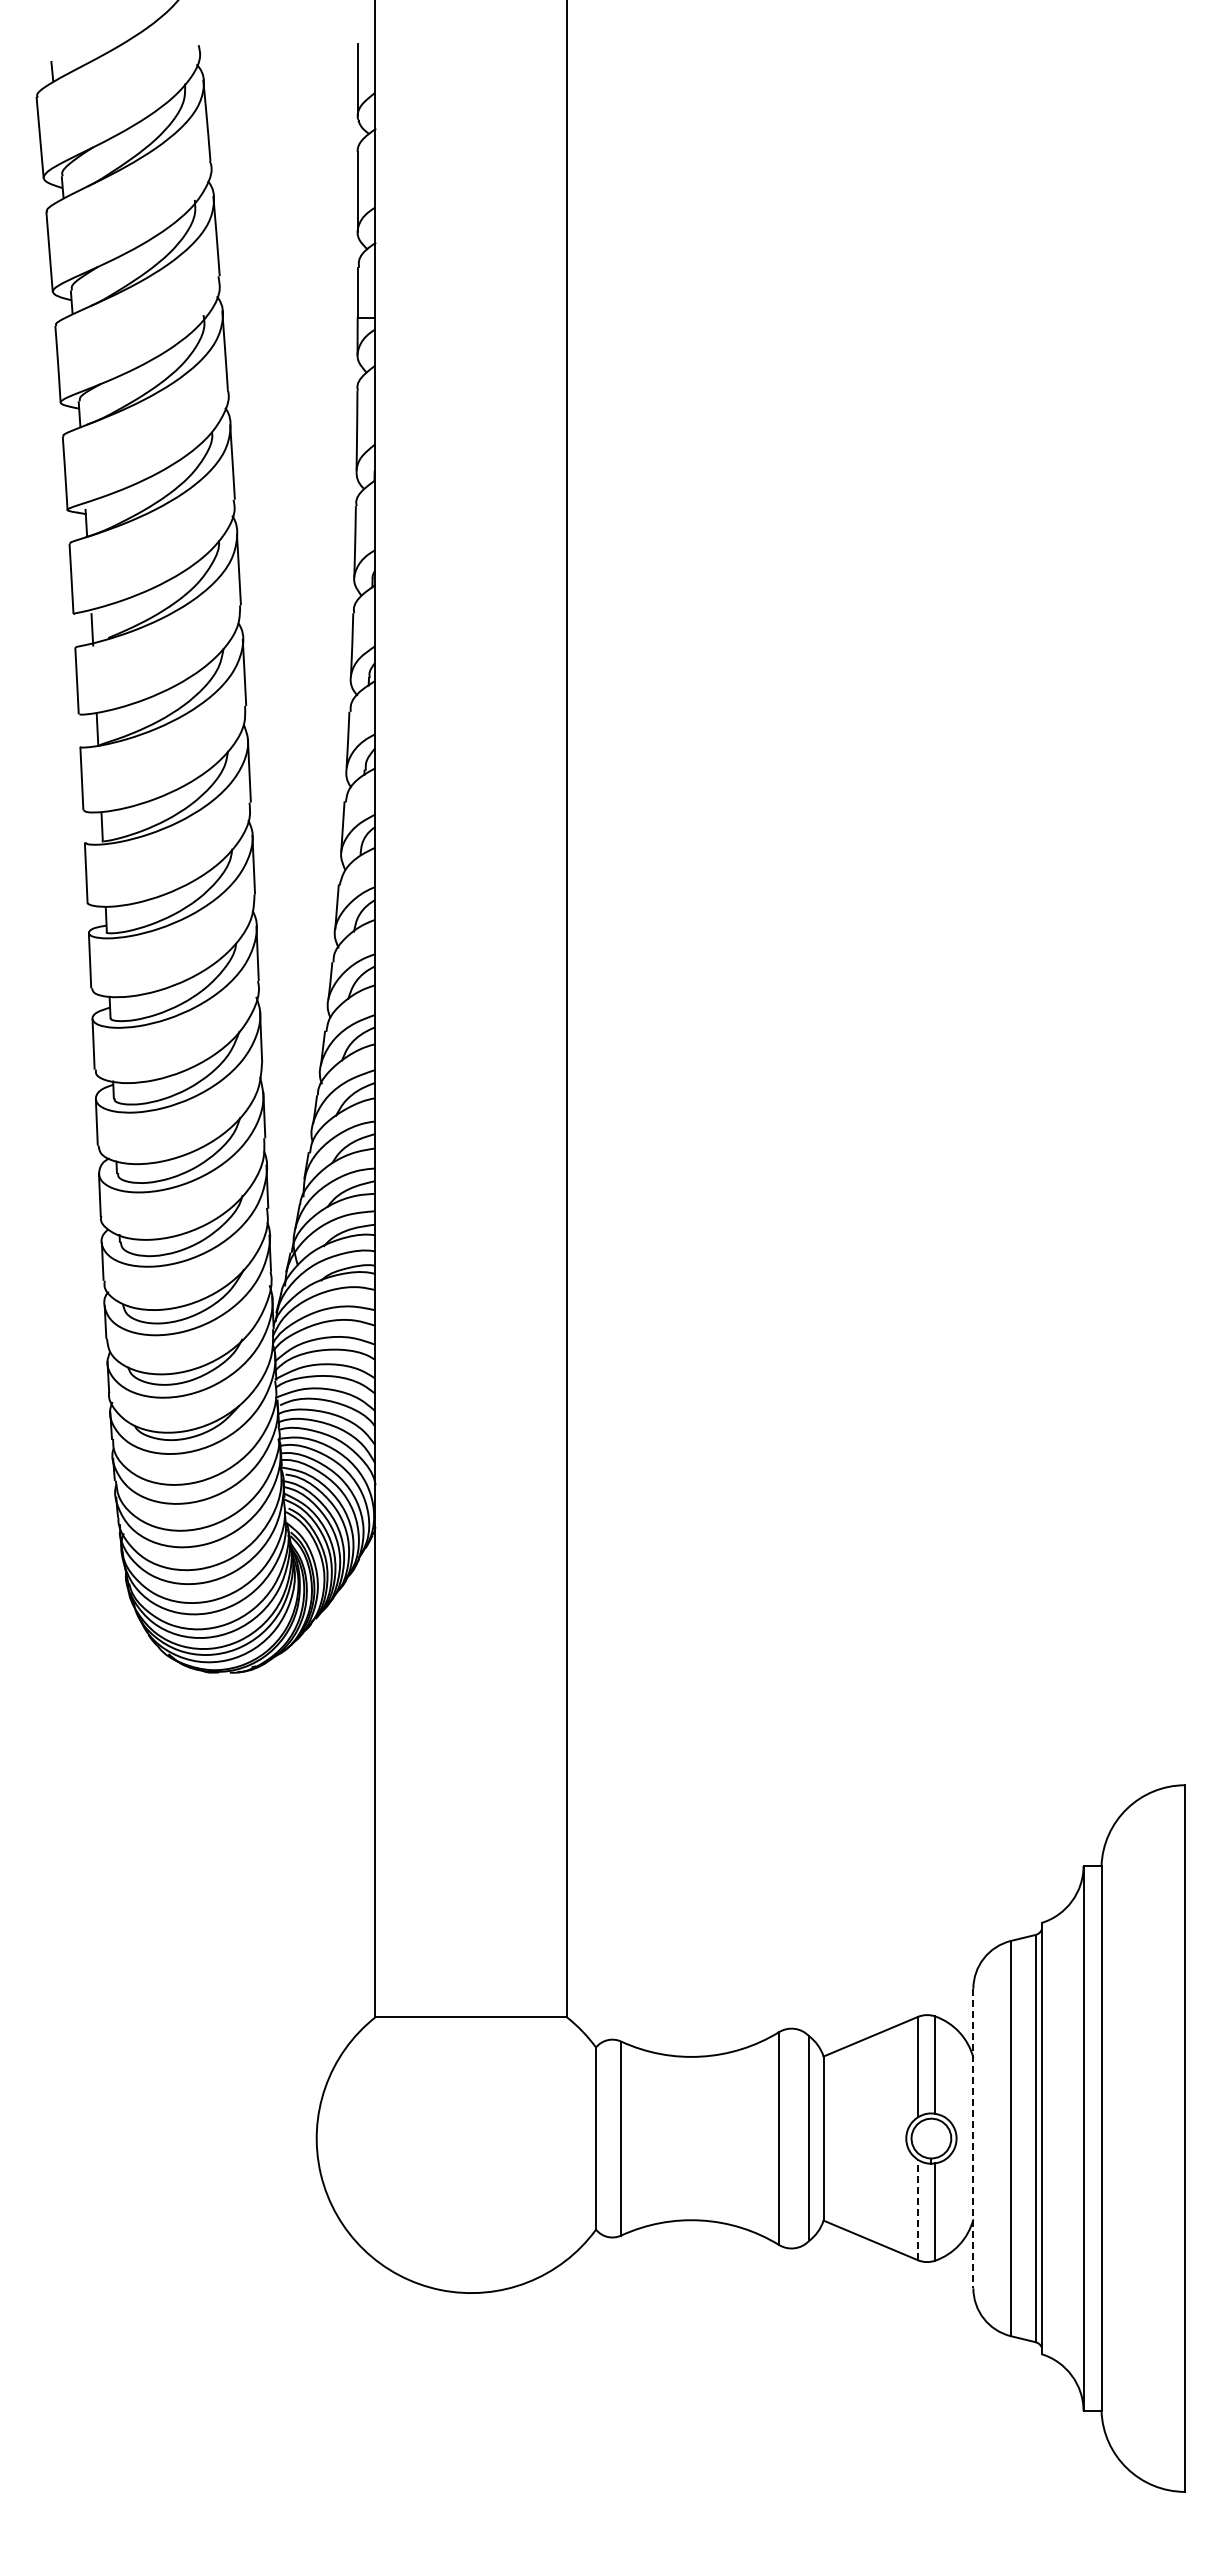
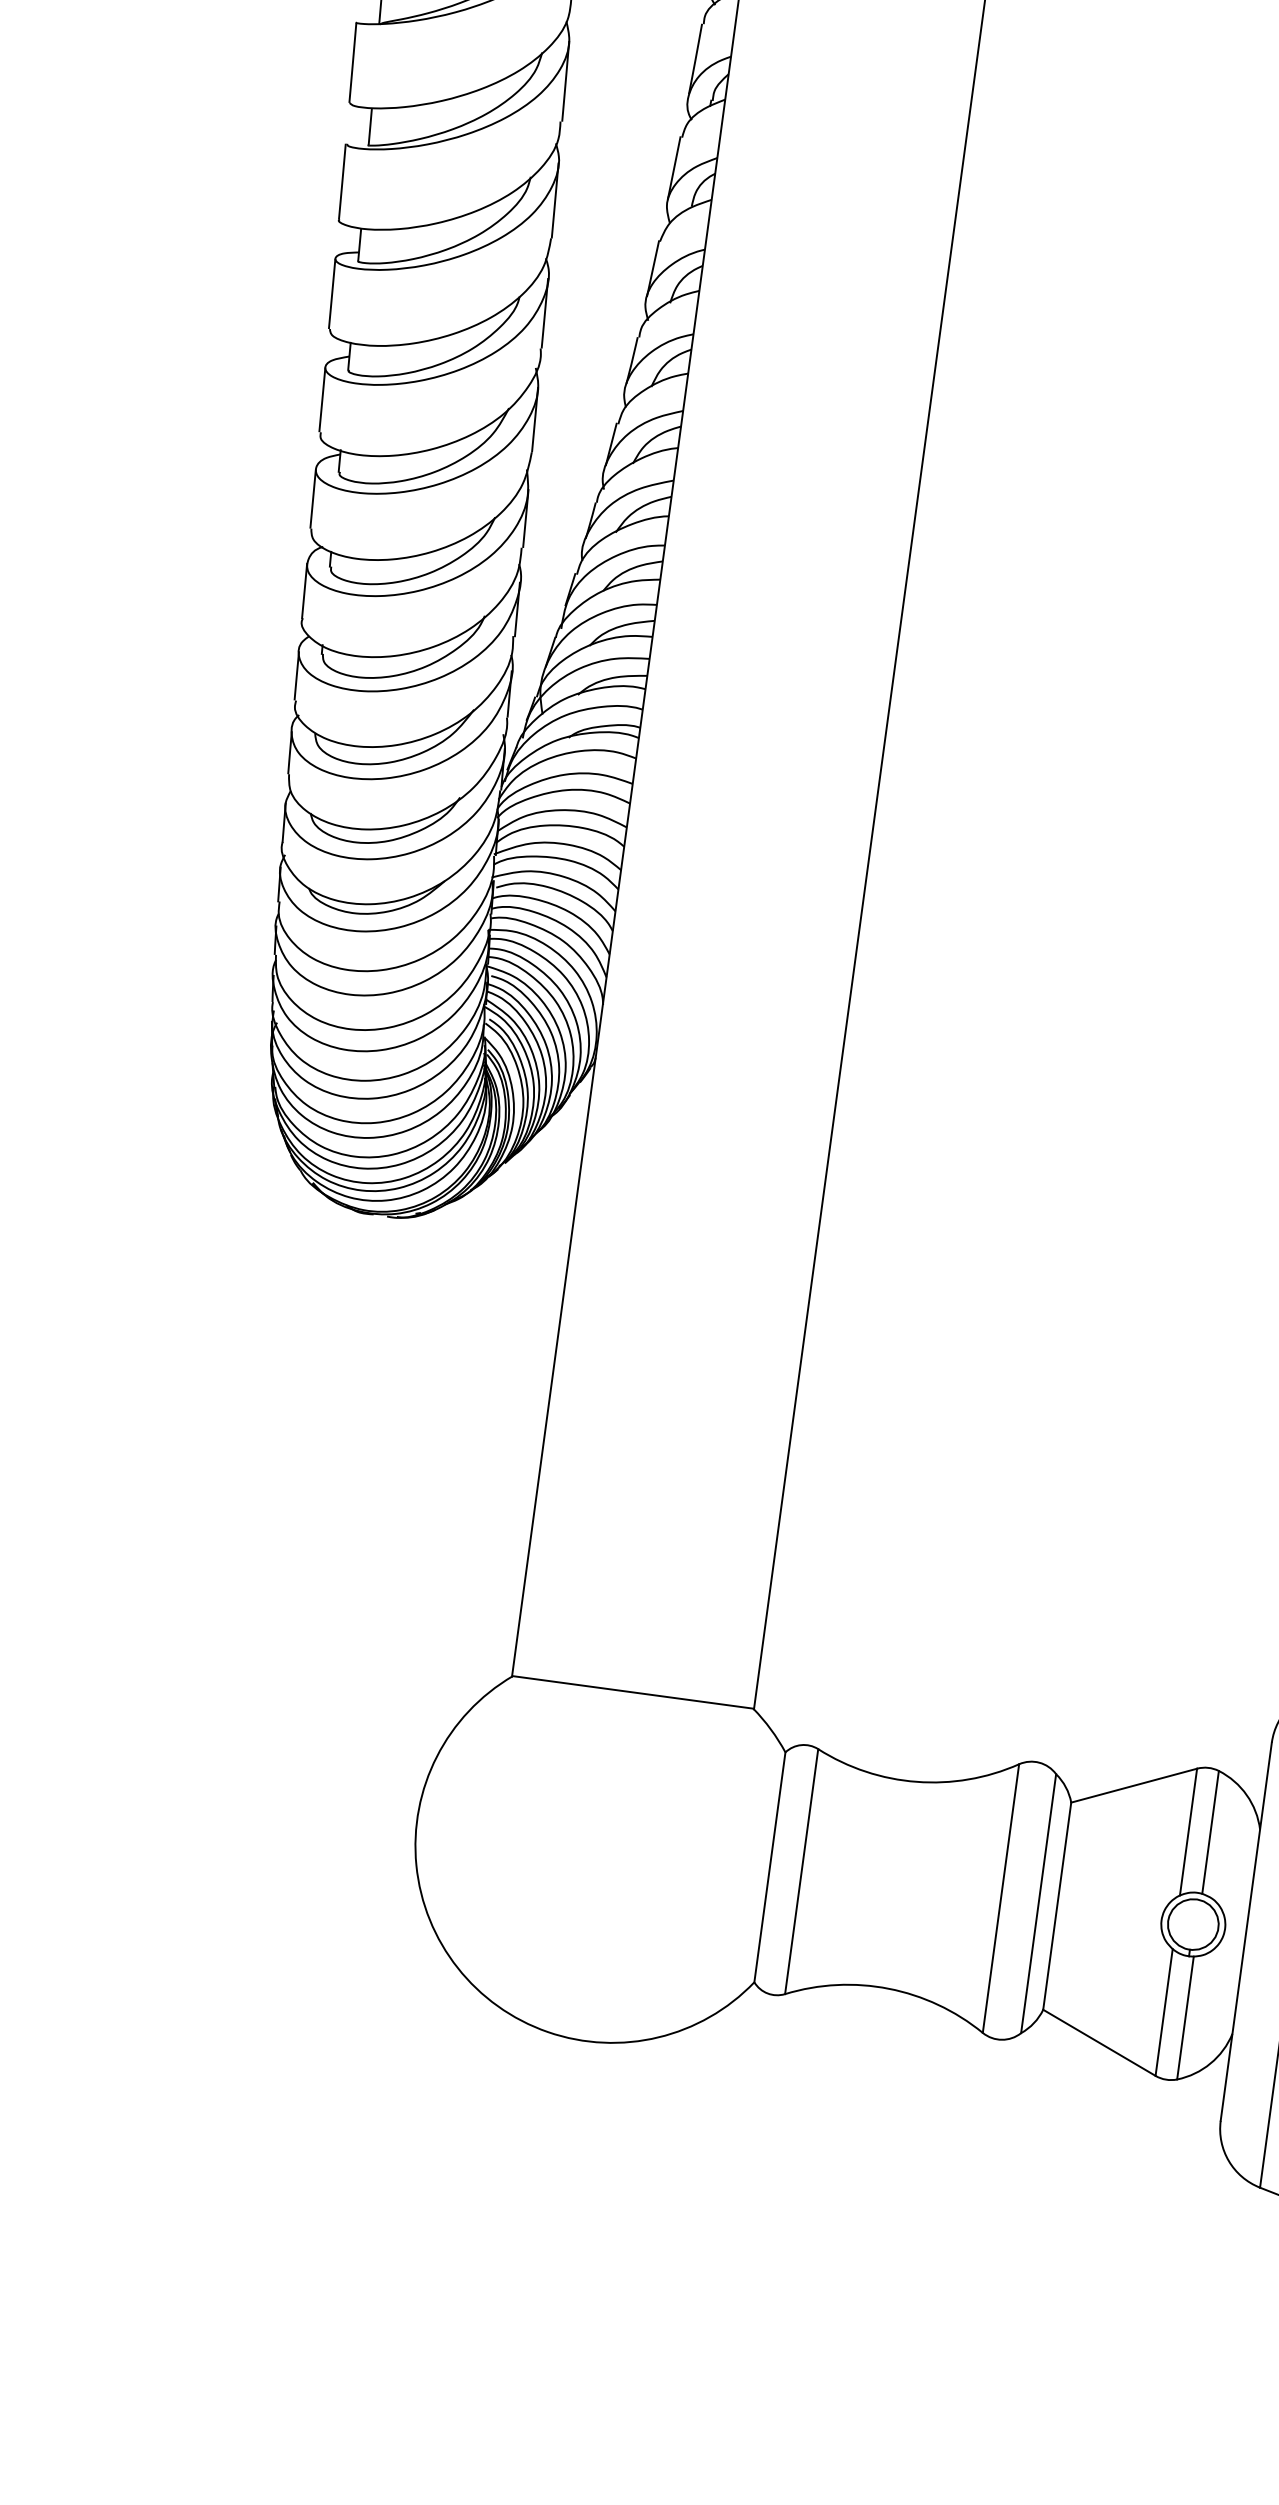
line: (973, 2138) -> (1246, 1931), dashed -> solid
line: (917, 2209) -> (1163, 2011), dashed -> solid

